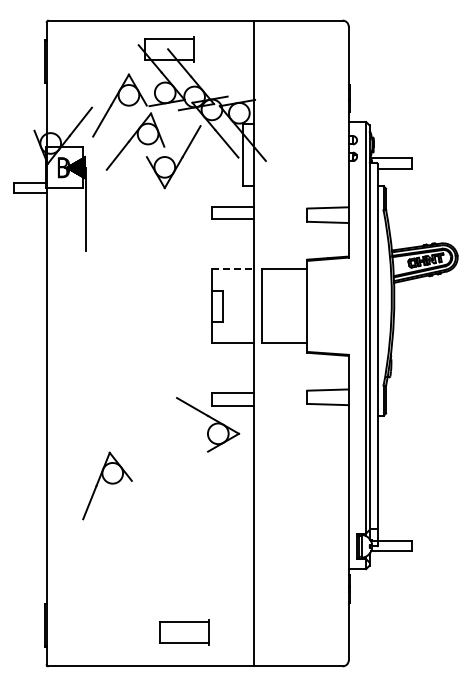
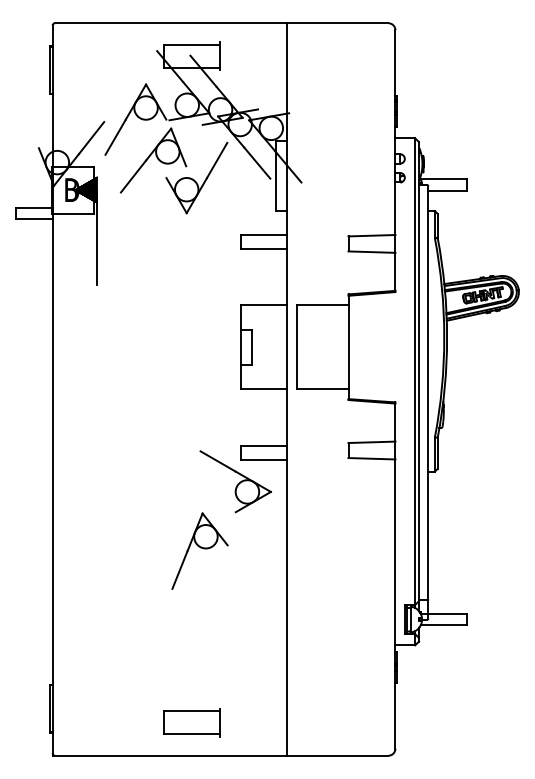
line: (232, 268) -> (263, 304), dashed -> solid
part: (107, 485) -> (200, 550), moved
part: (184, 632) -> (192, 722), moved

